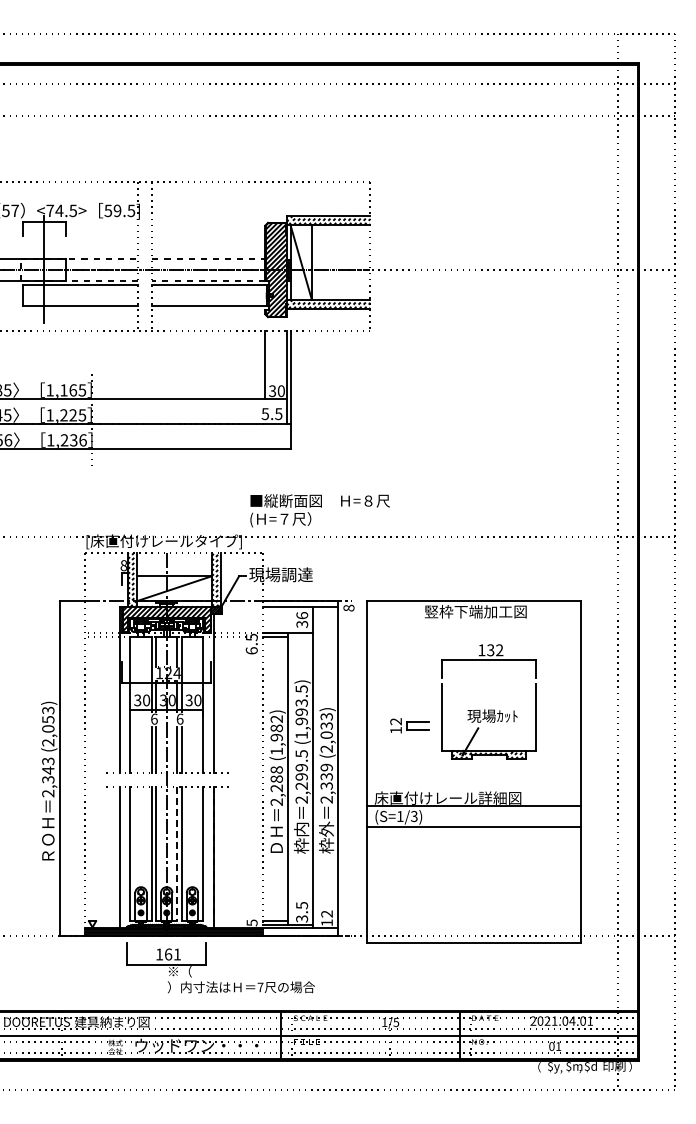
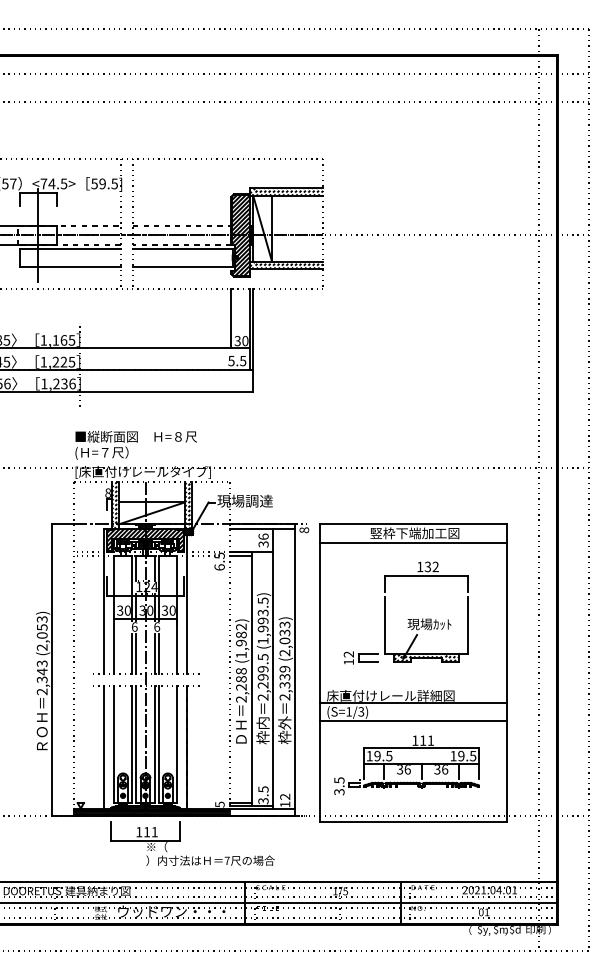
text: (319, 510) -> (135, 445), moved
line: (473, 622) -> (412, 542), added
part: (409, 725) -> (360, 657), moved
line: (177, 854) -> (154, 744), dashed -> solid
part: (466, 877) -> (406, 765), added
text: (168, 954) -> (147, 832), 161 -> 111

